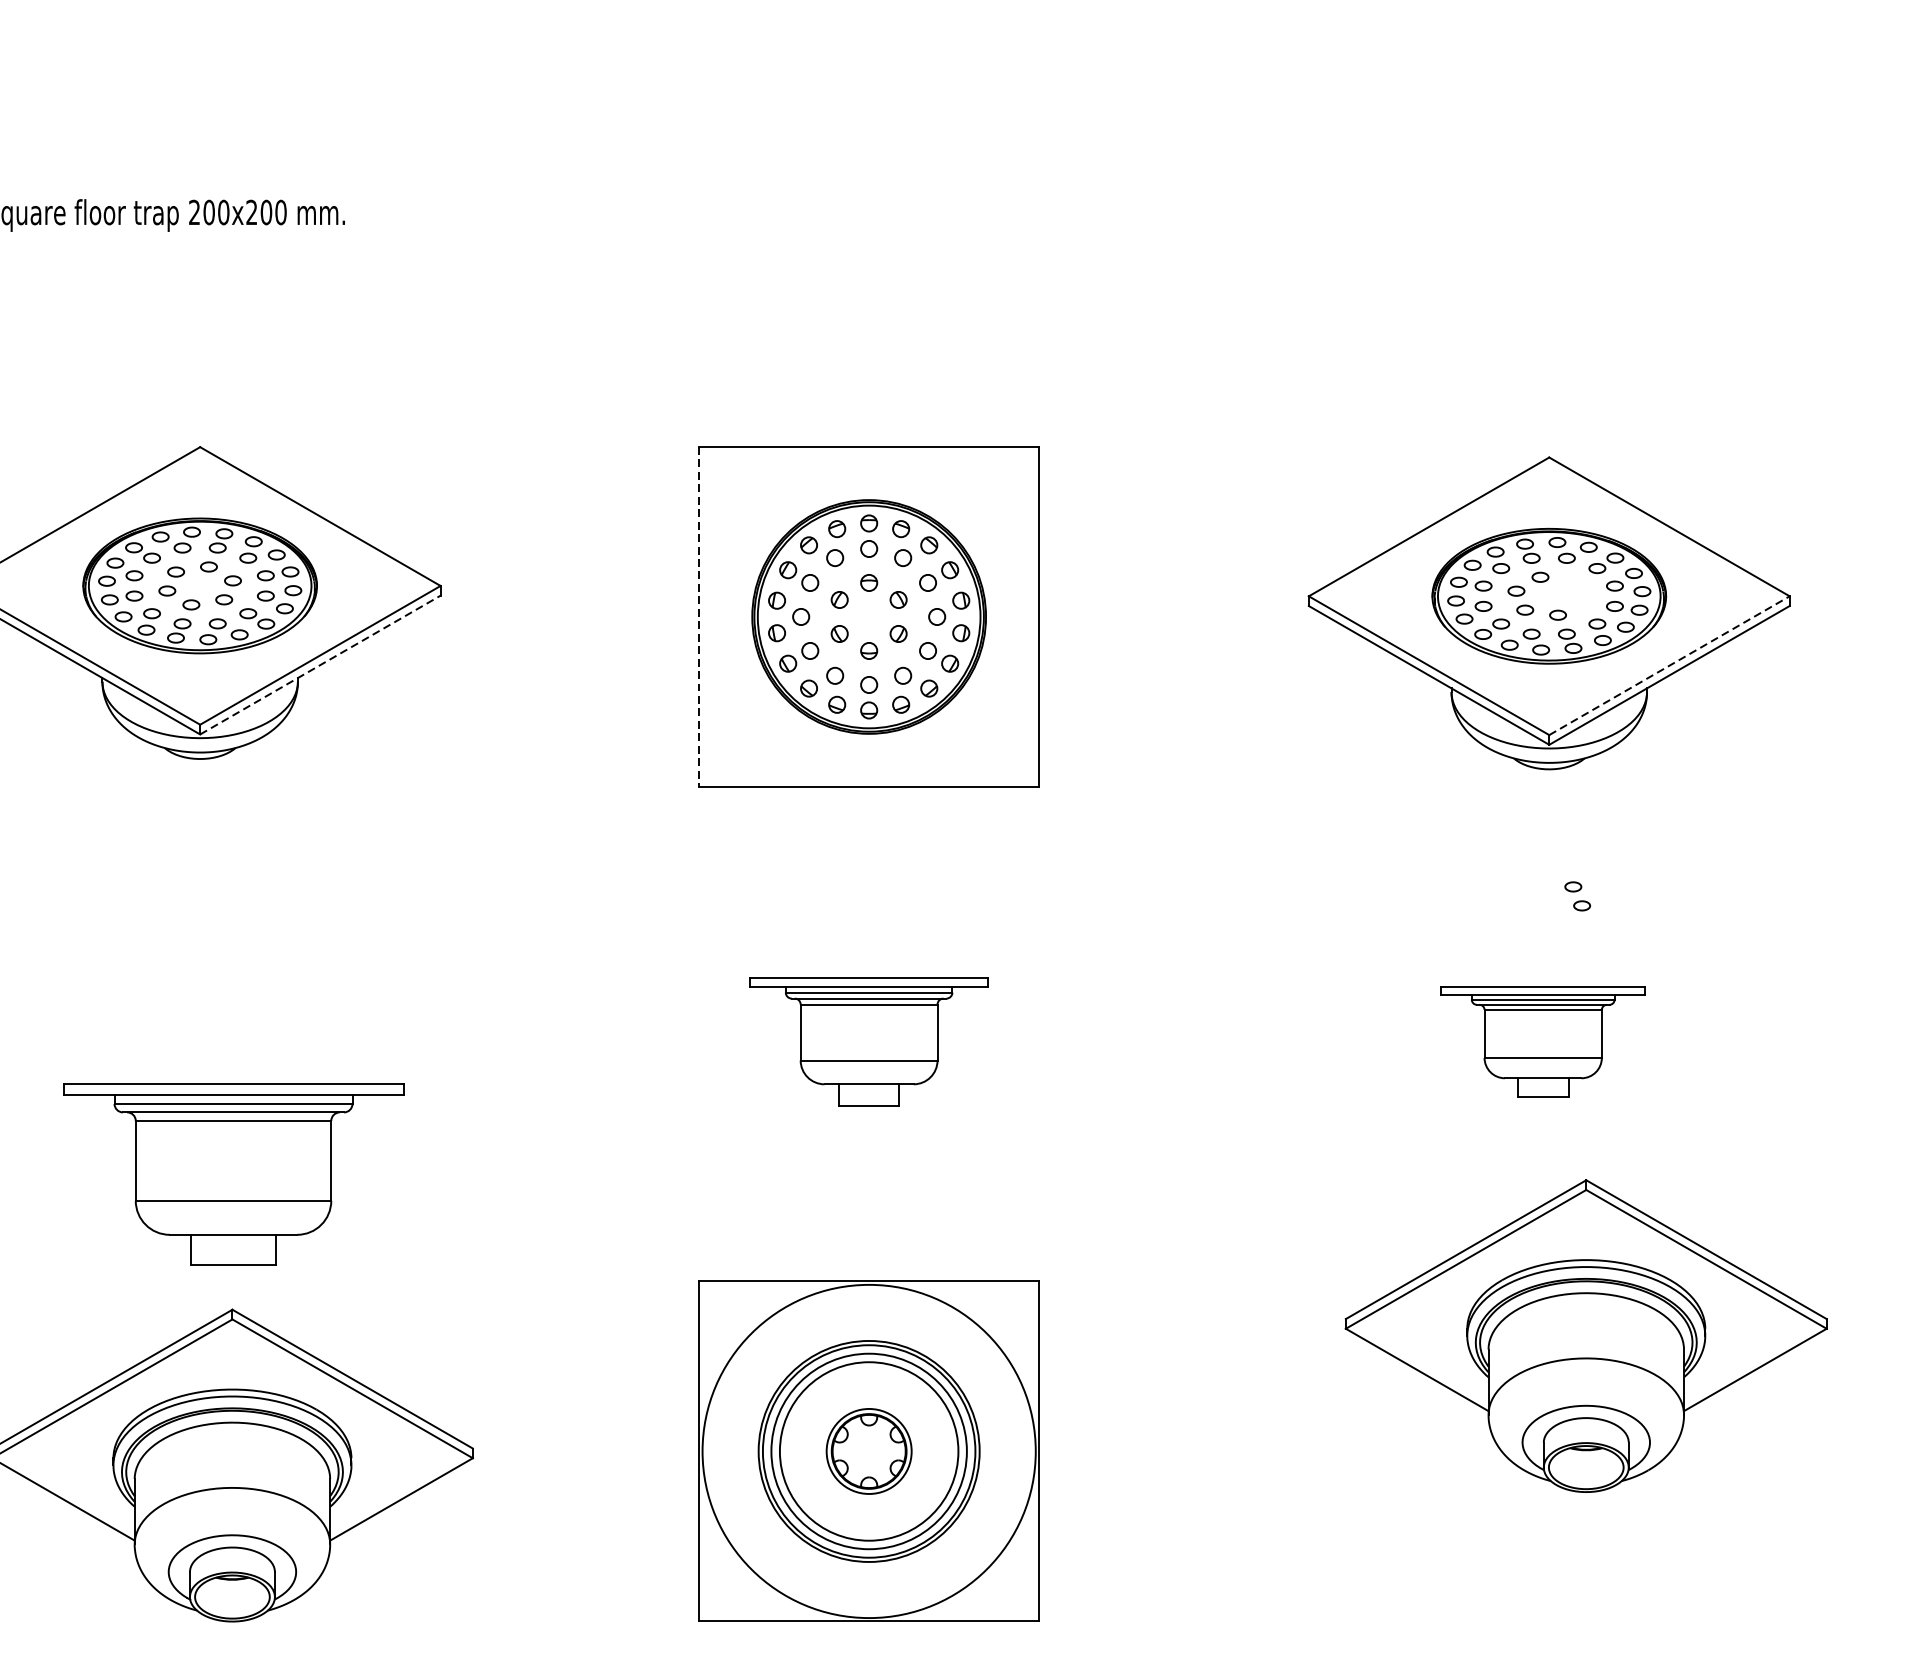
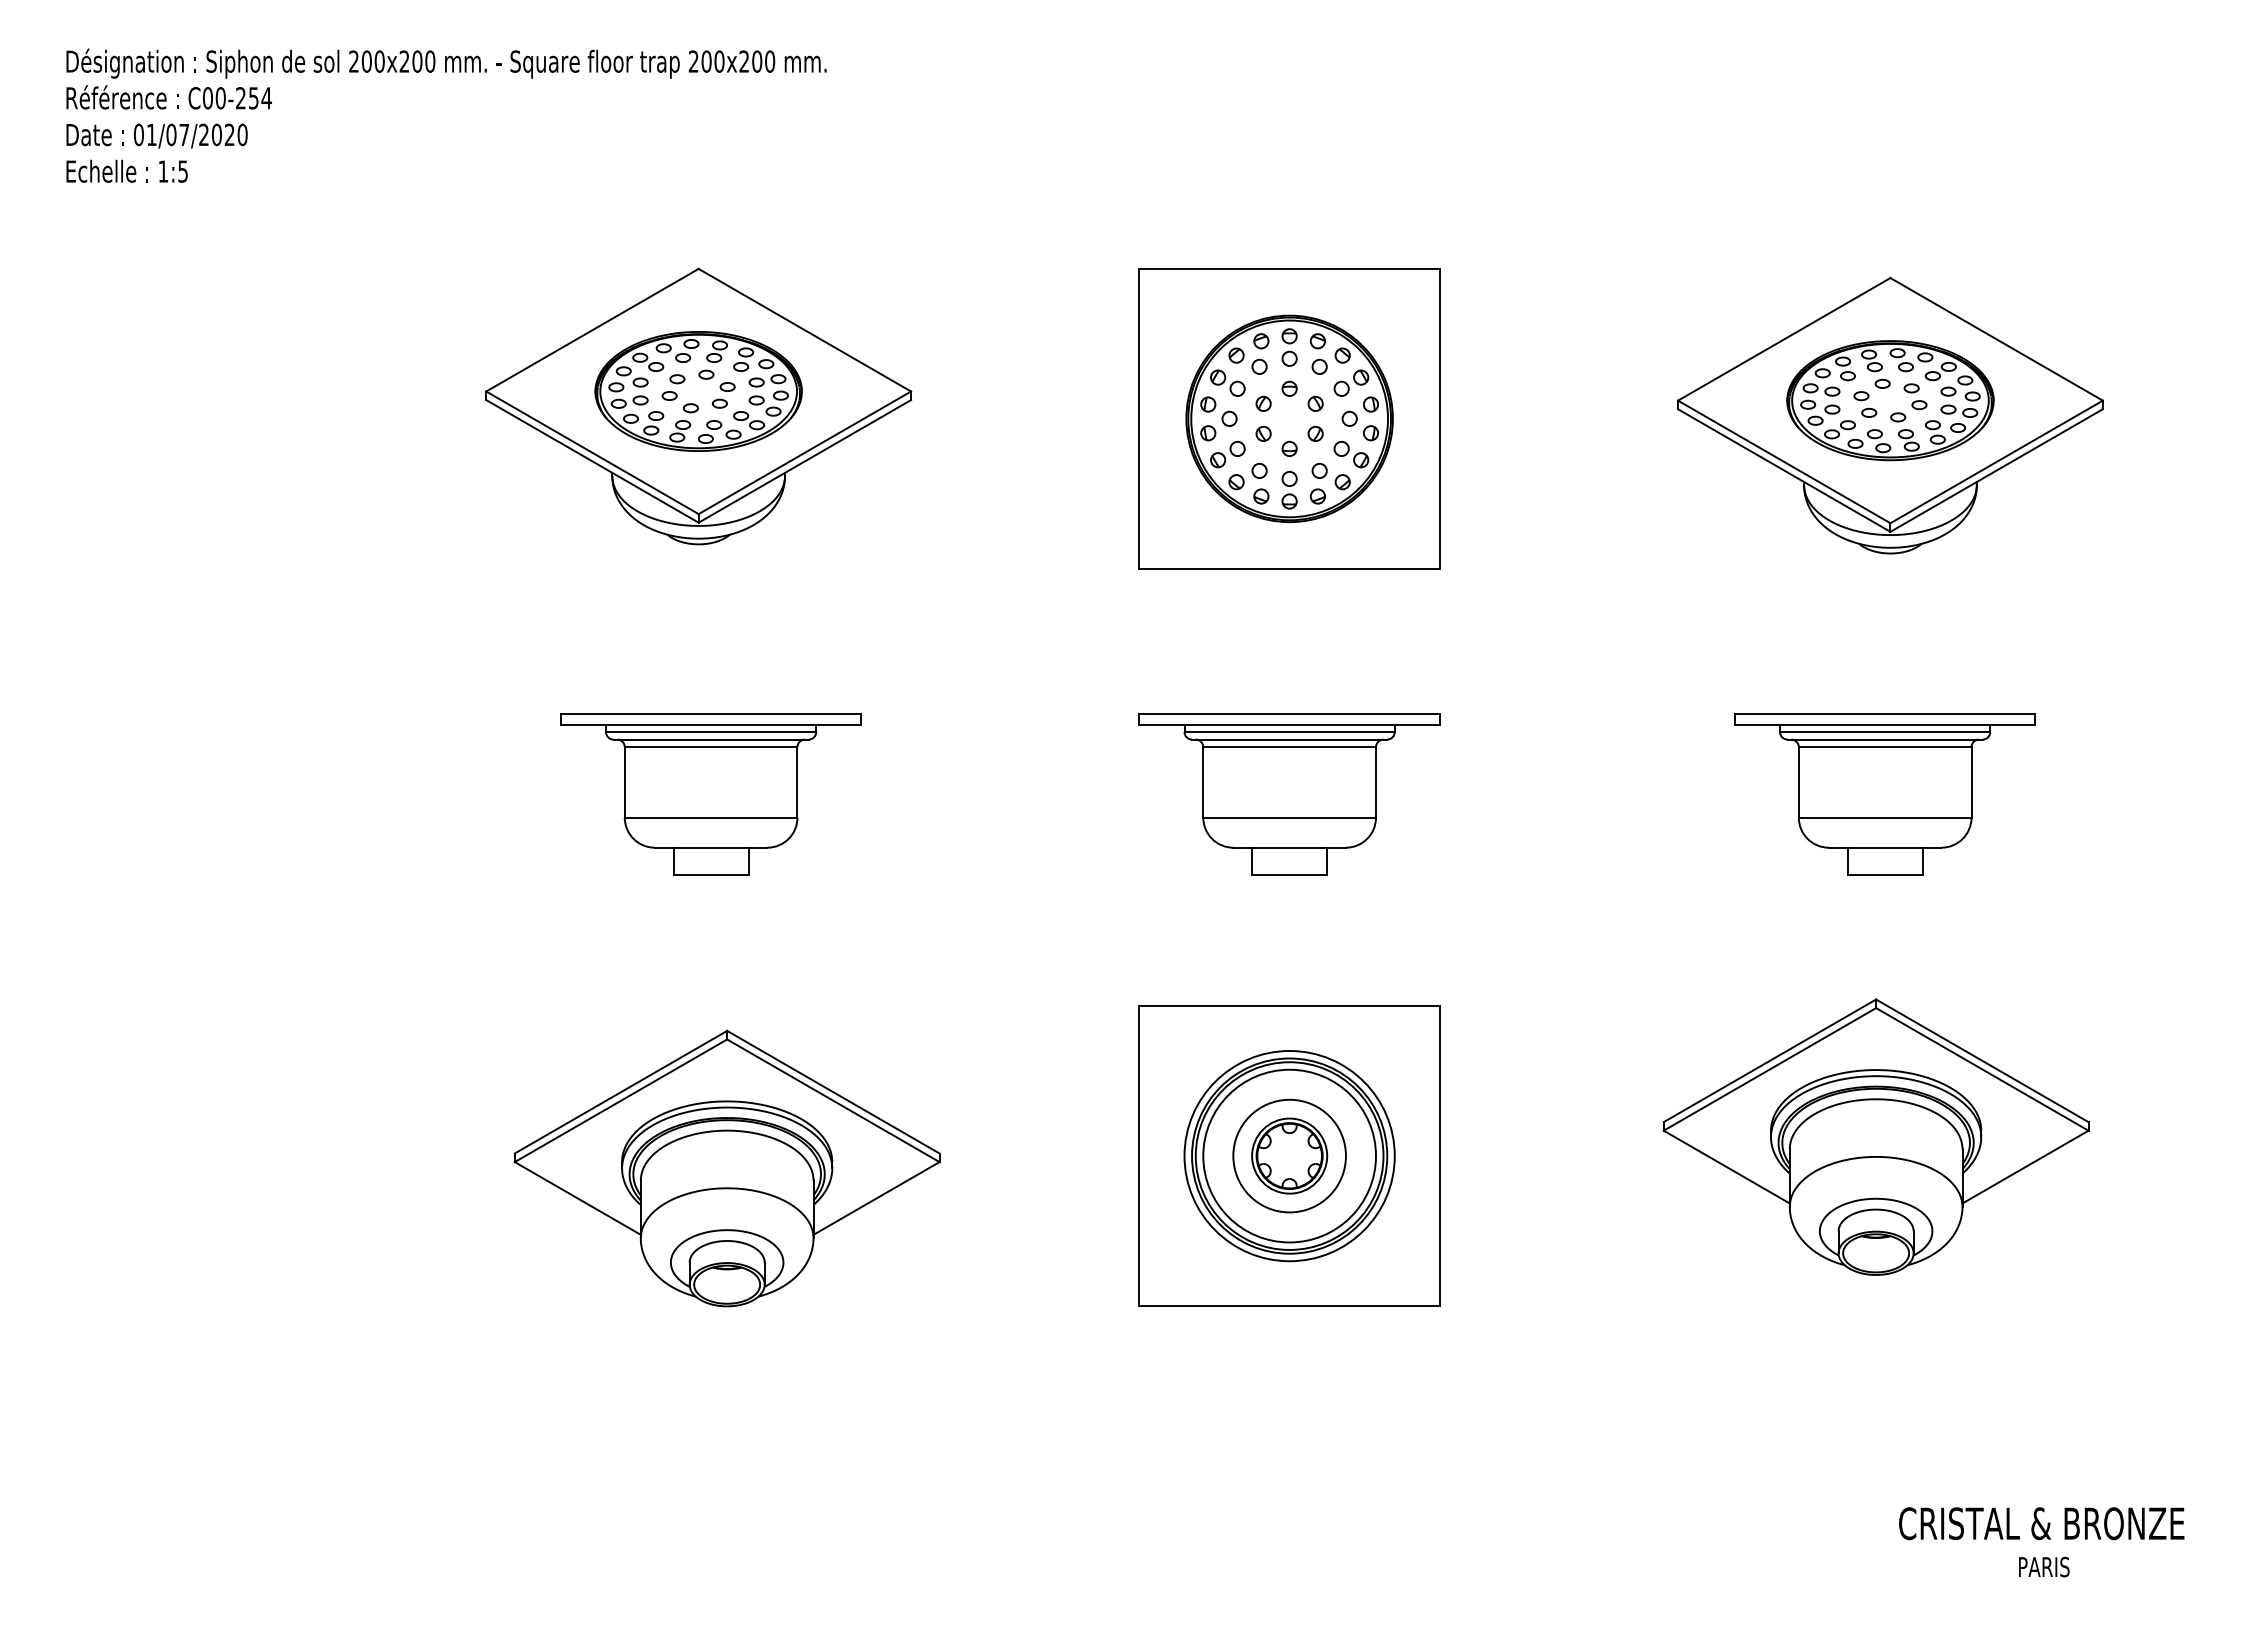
line: (699, 617) -> (1139, 419), dashed -> solid
line: (319, 665) -> (804, 461), dashed -> solid
line: (1669, 665) -> (1996, 461), dashed -> solid
part: (1577, 896) -> (1915, 396), moved
part: (869, 1042) -> (1289, 794), size x1.43
part: (1542, 1042) -> (1884, 794), size x1.67
part: (232, 1174) -> (710, 794), moved
part: (1585, 1335) -> (1875, 1136), moved
circle: (869, 1450) -> (1289, 1155), size x0.71
circle: (869, 1450) -> (1289, 1155), size x0.71

